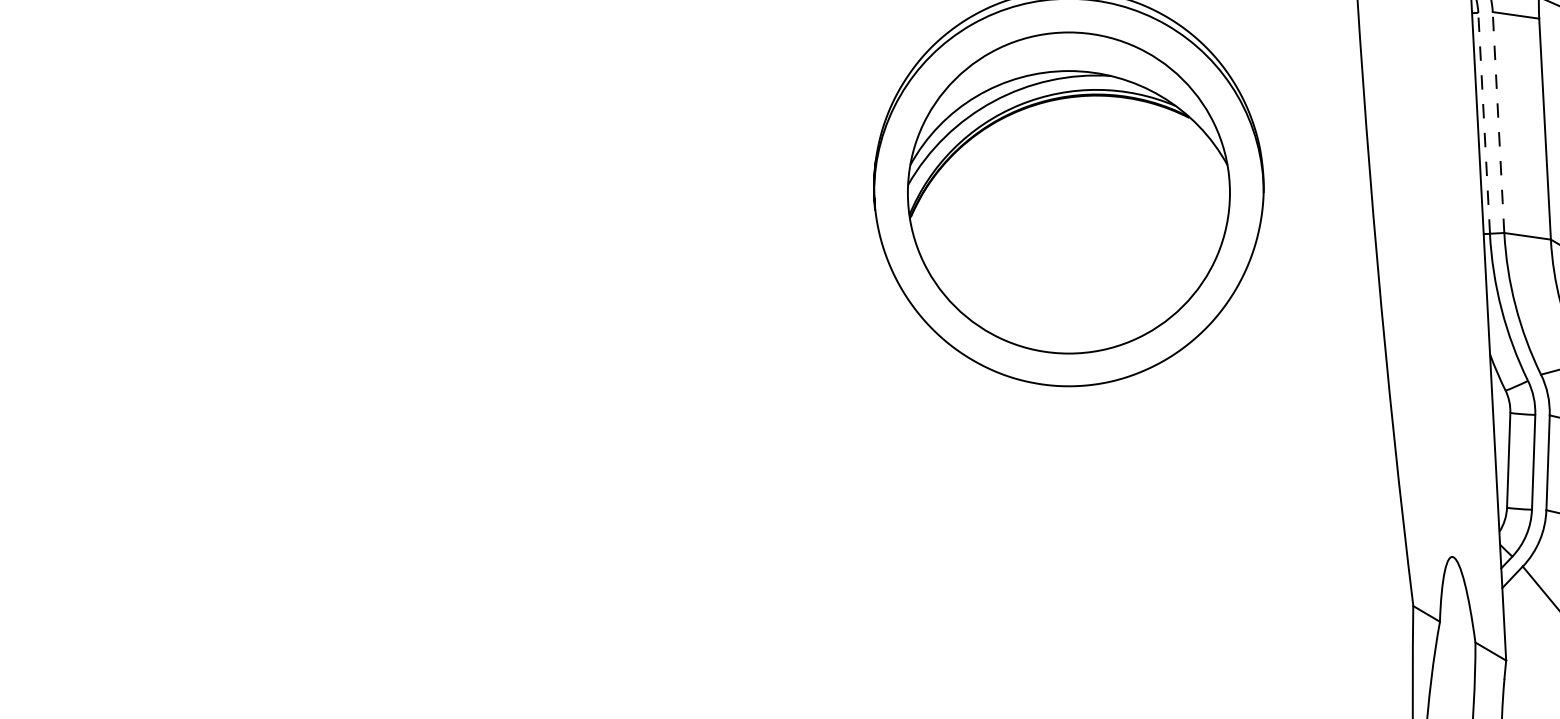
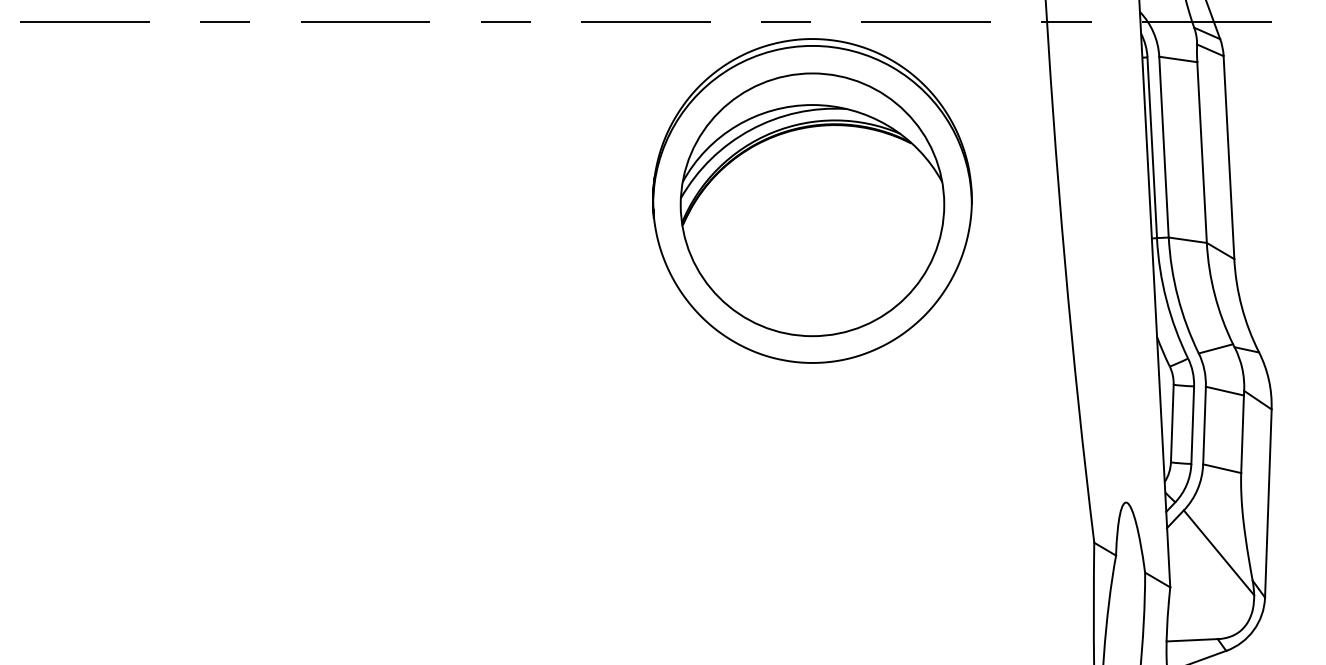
line: (1484, 122) -> (1152, 147), dashed -> solid
line: (1497, 122) -> (1163, 147), dashed -> solid

